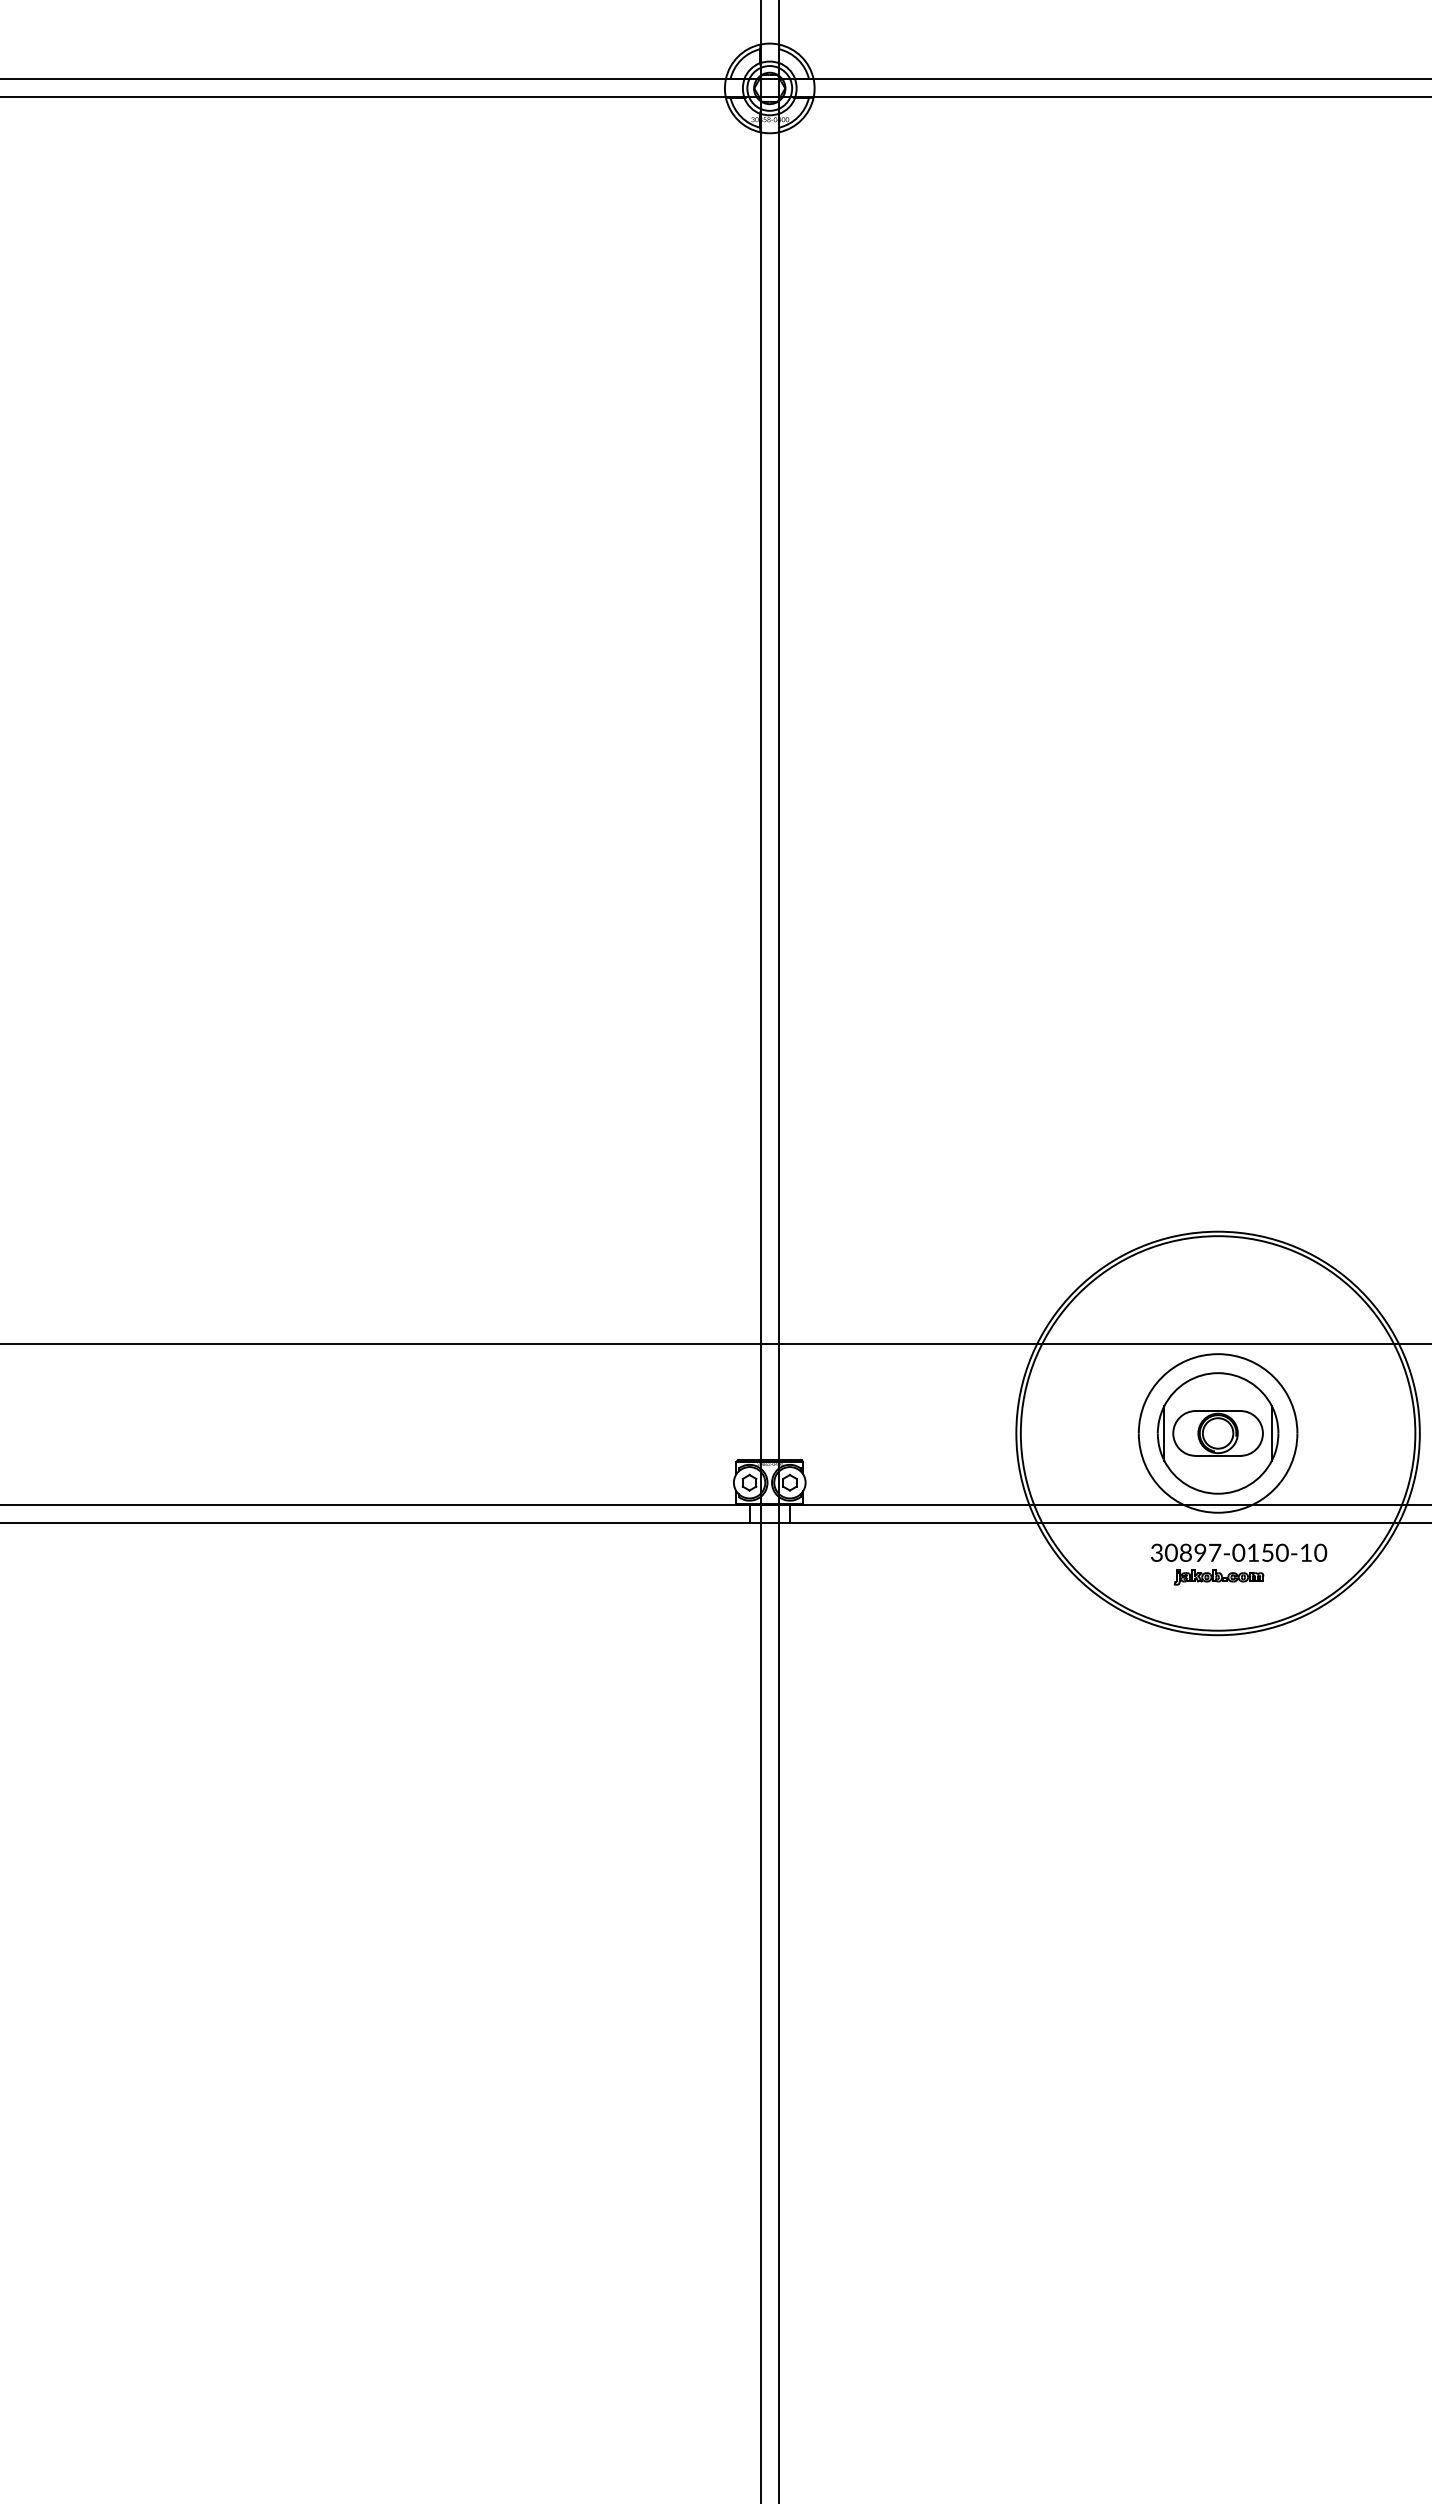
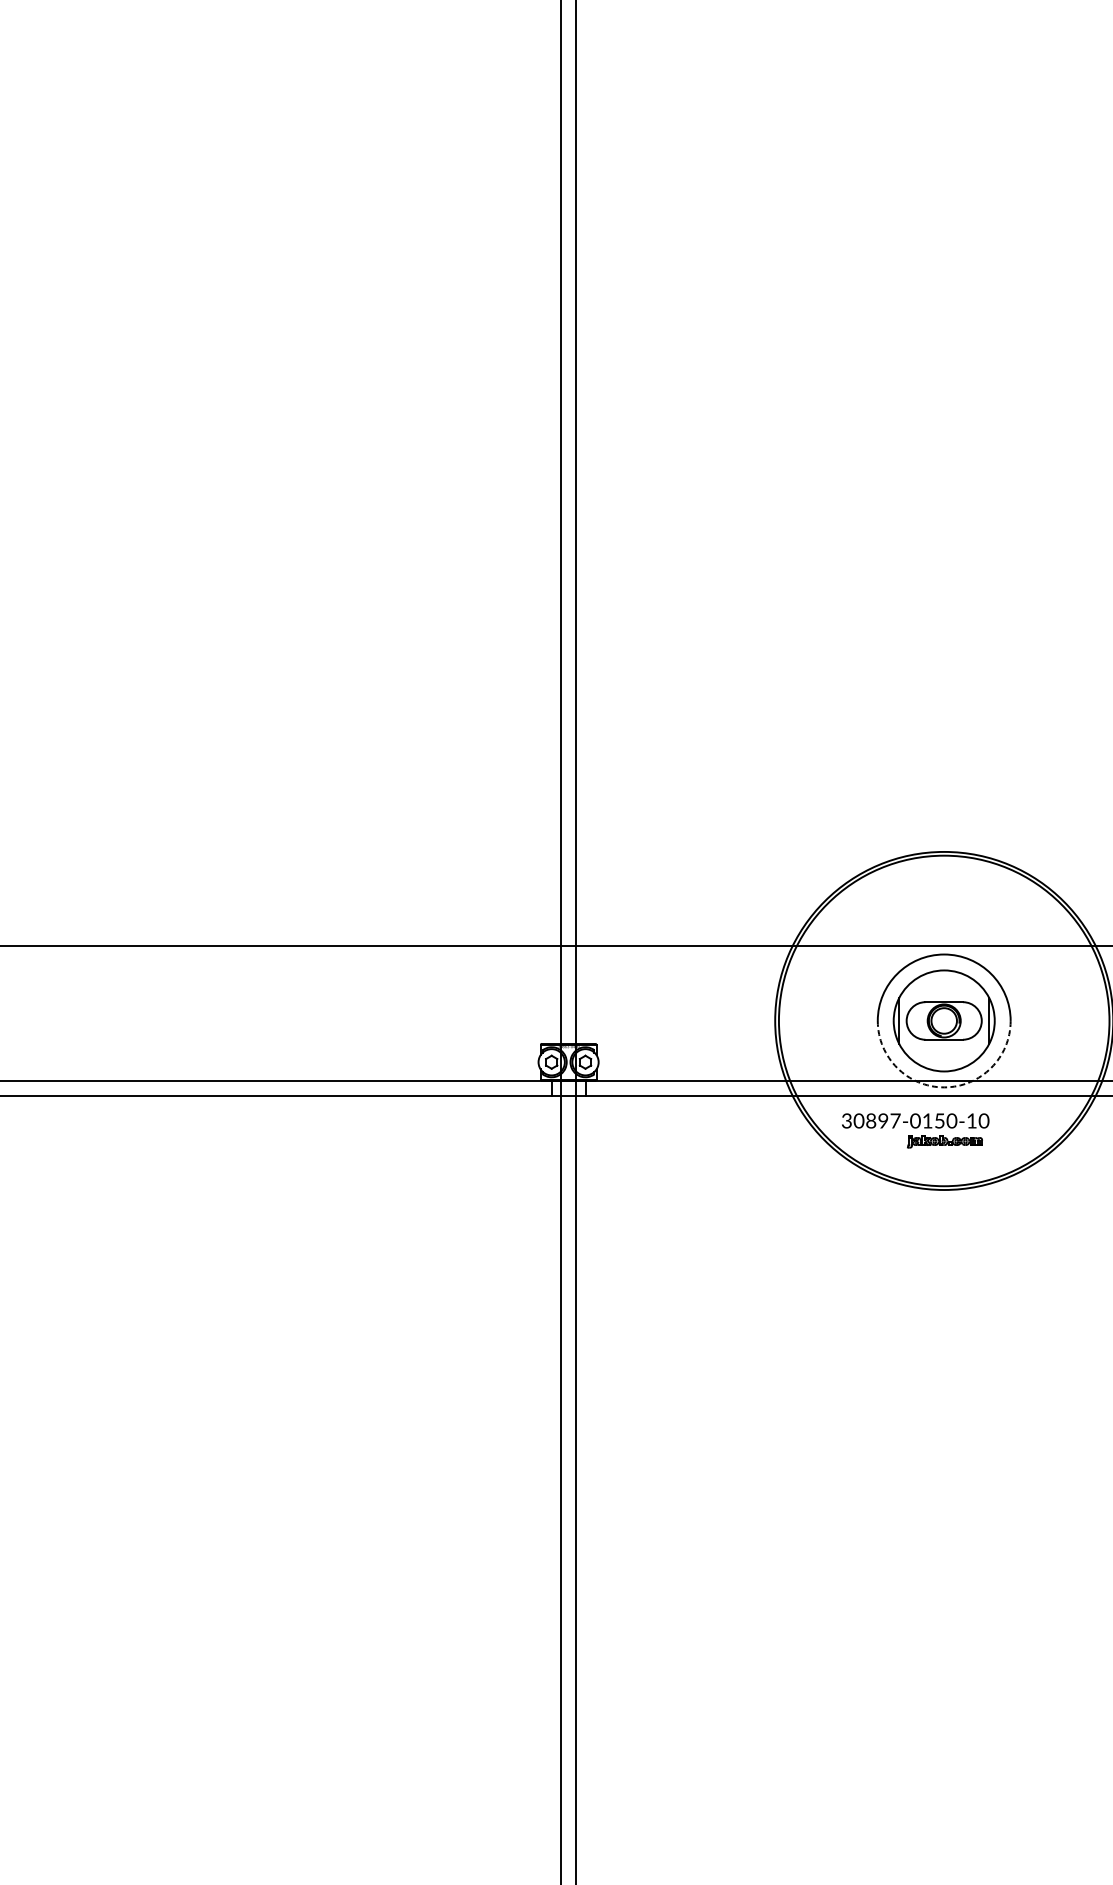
arc: (1218, 1512) -> (944, 1087), solid -> dashed
text: (1239, 1552) -> (916, 1120), moved

